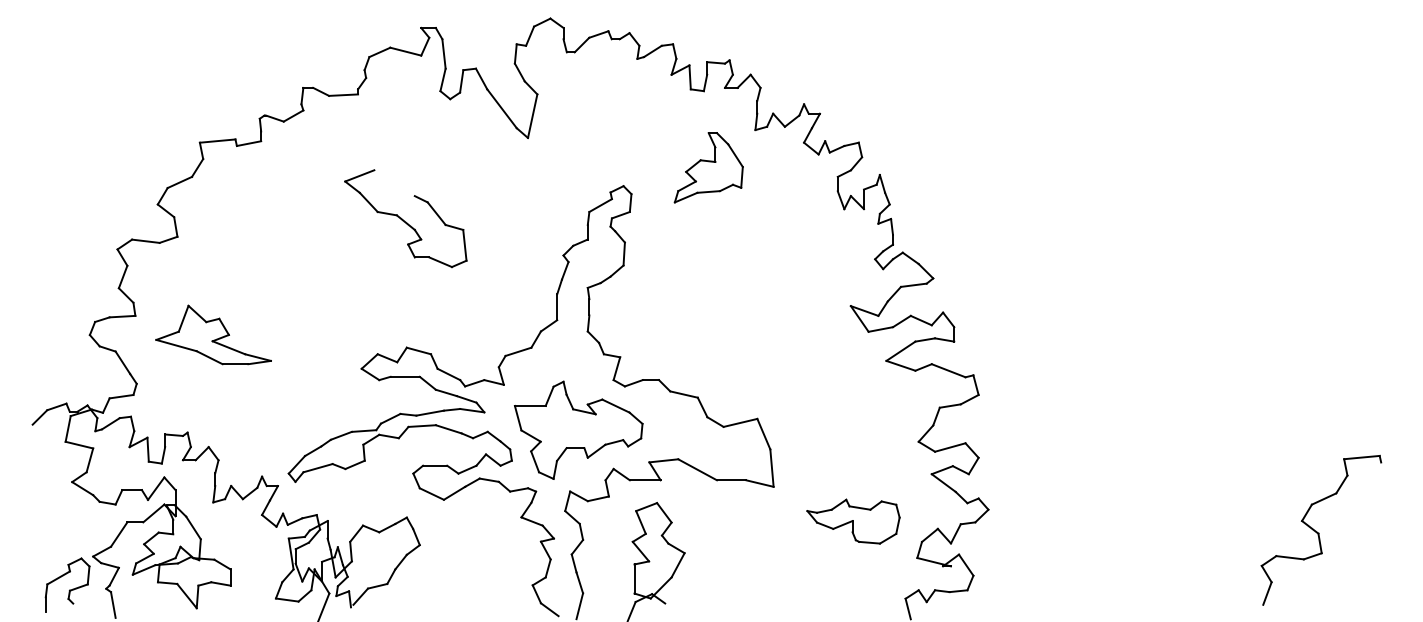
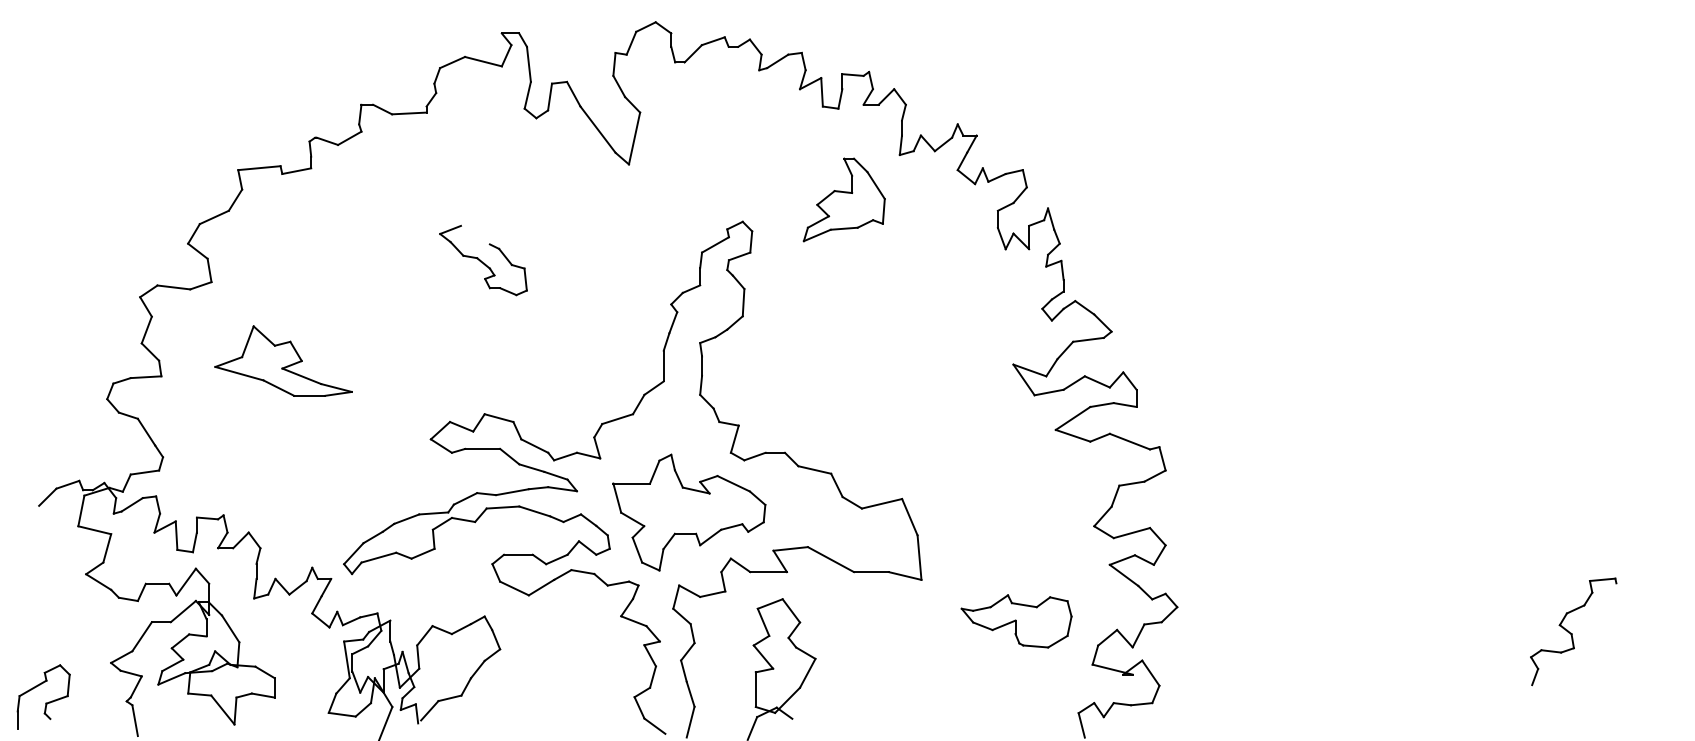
part: (405, 218) -> (483, 260), size x0.6
part: (213, 334) -> (283, 360), moved
part: (1321, 530) -> (1573, 631), size x0.6
part: (69, 589) -> (45, 702), moved

